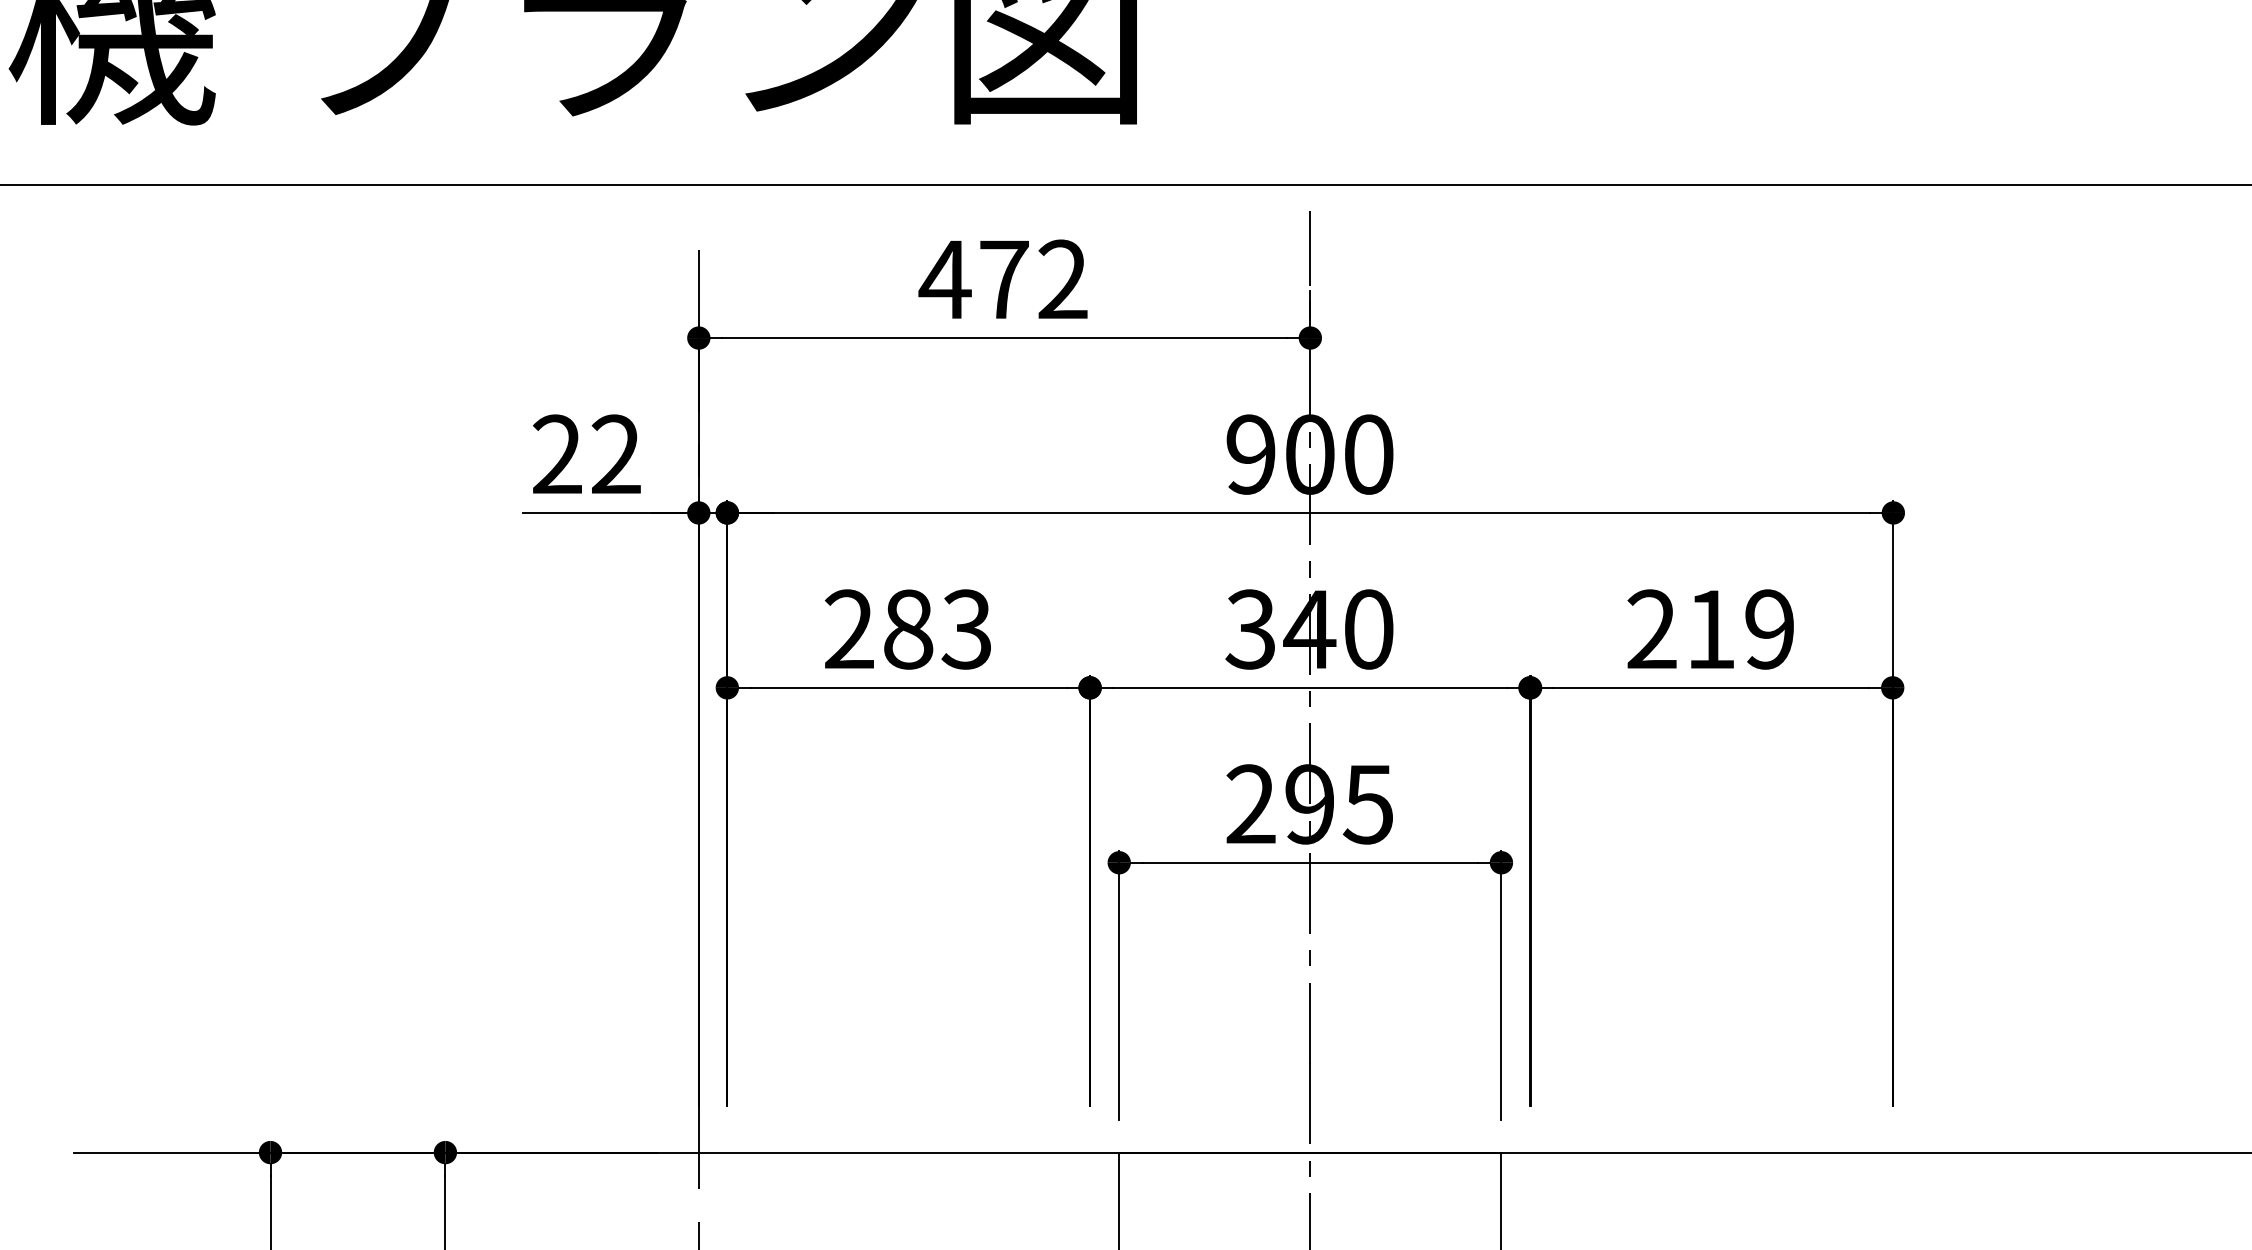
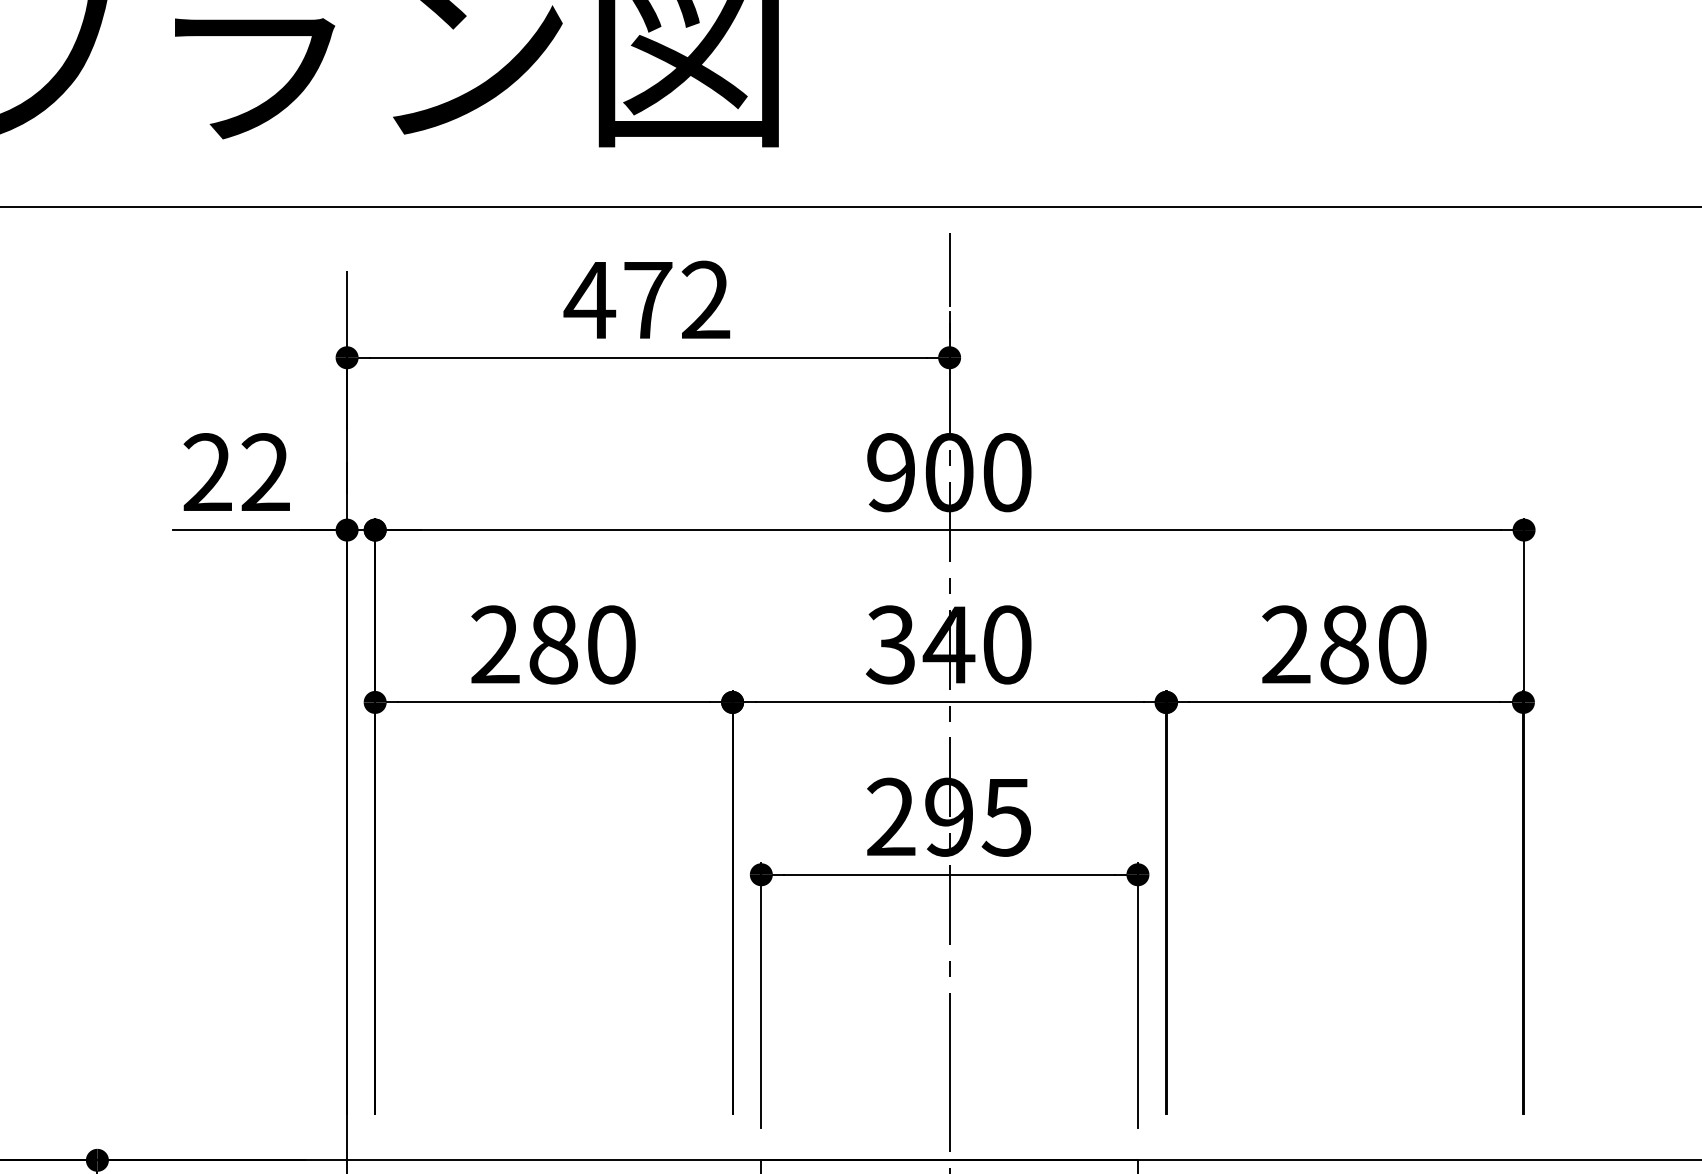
text: (966, 629) -> (610, 644), 283 -> 280
text: (1740, 629) -> (1373, 644), 219 -> 280

